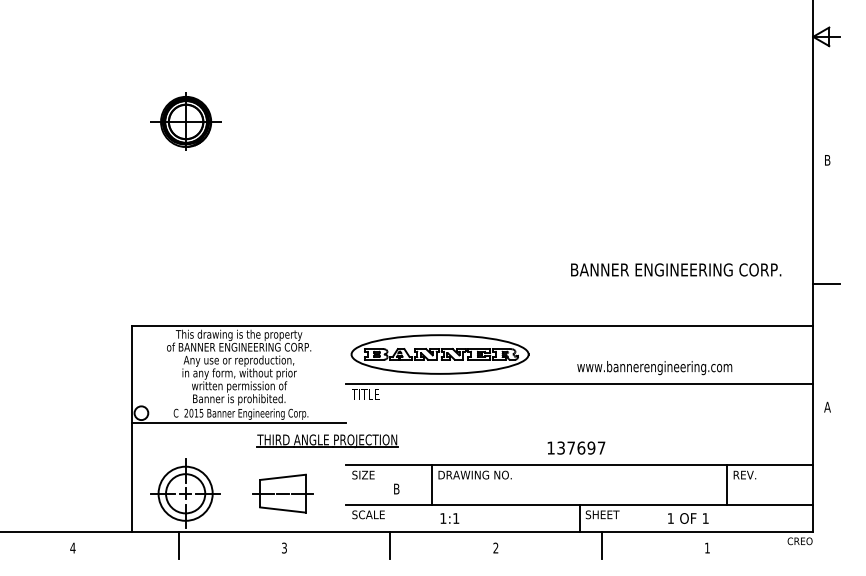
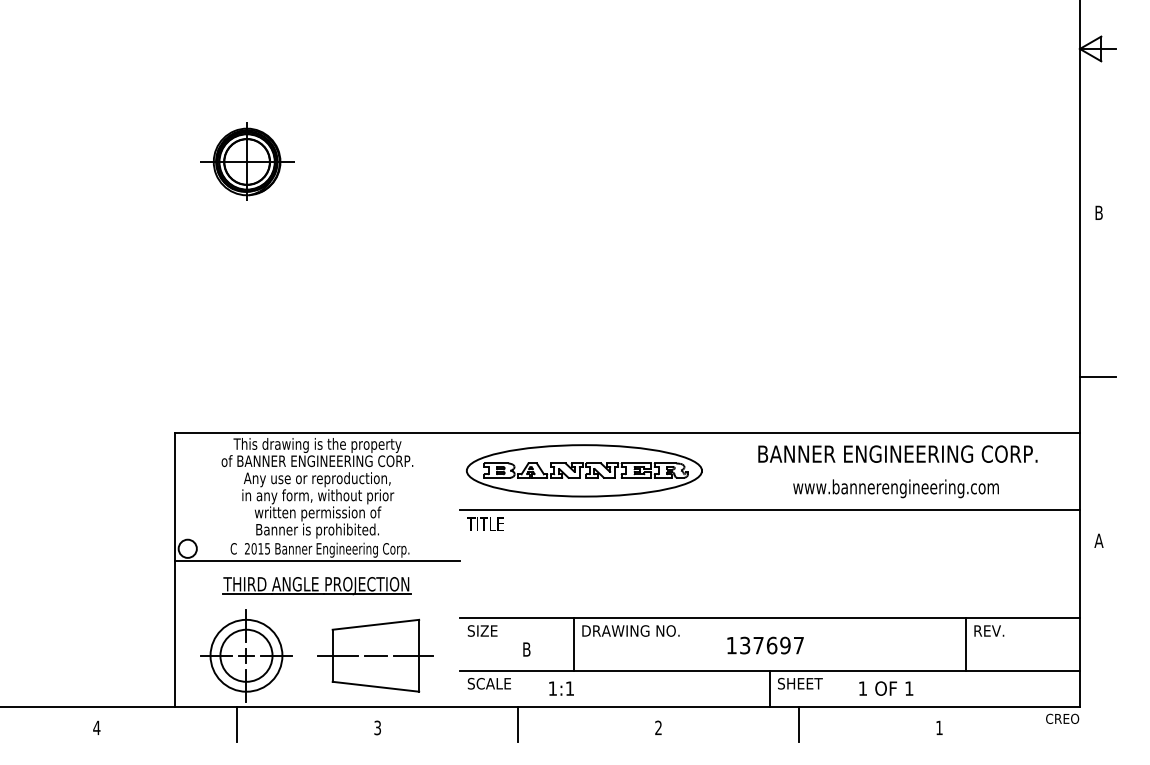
text: (676, 269) -> (898, 453), moved
text: (654, 368) -> (895, 489), moved
part: (327, 441) -> (316, 586), moved
text: (576, 447) -> (765, 644), moved
part: (282, 493) -> (375, 655), size x1.43
text: (449, 518) -> (561, 688), moved
text: (688, 518) -> (886, 688), moved

